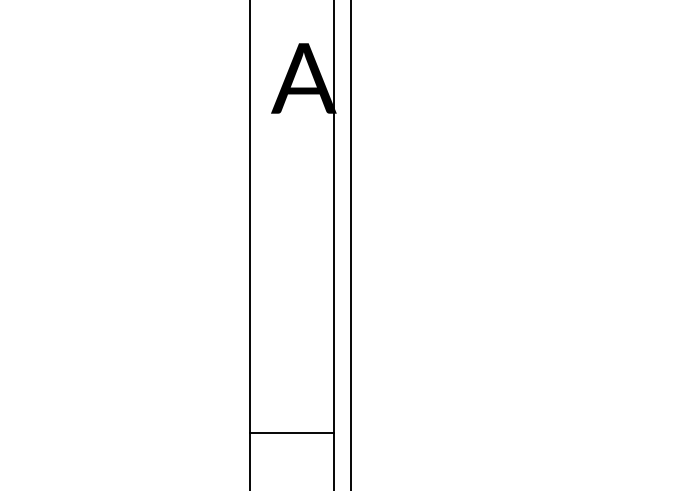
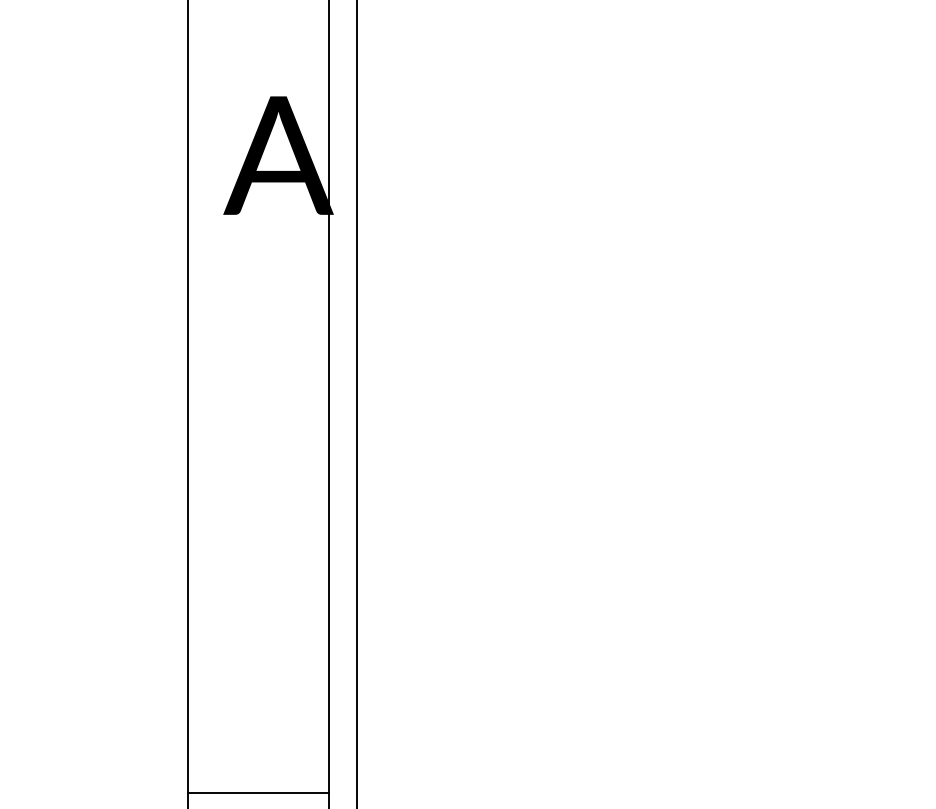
line: (291, 432) -> (257, 792), moved

